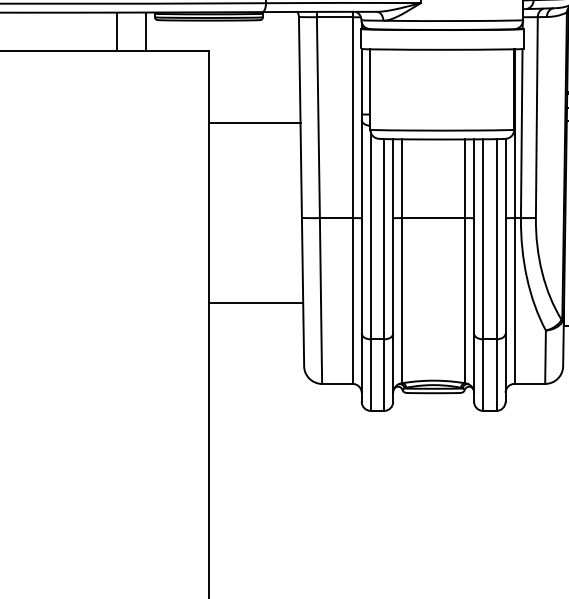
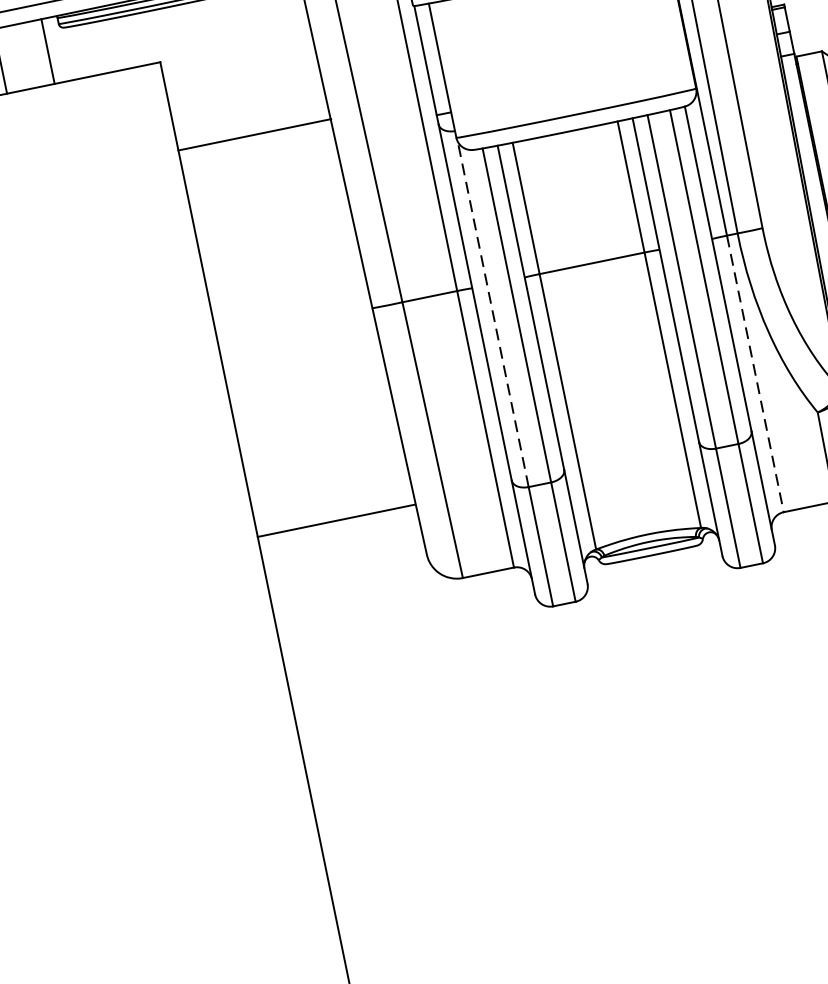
line: (254, 123) -> (254, 135), moved
line: (370, 235) -> (492, 314), solid -> dashed
line: (514, 301) -> (755, 374), solid -> dashed
line: (255, 303) -> (335, 521), moved

